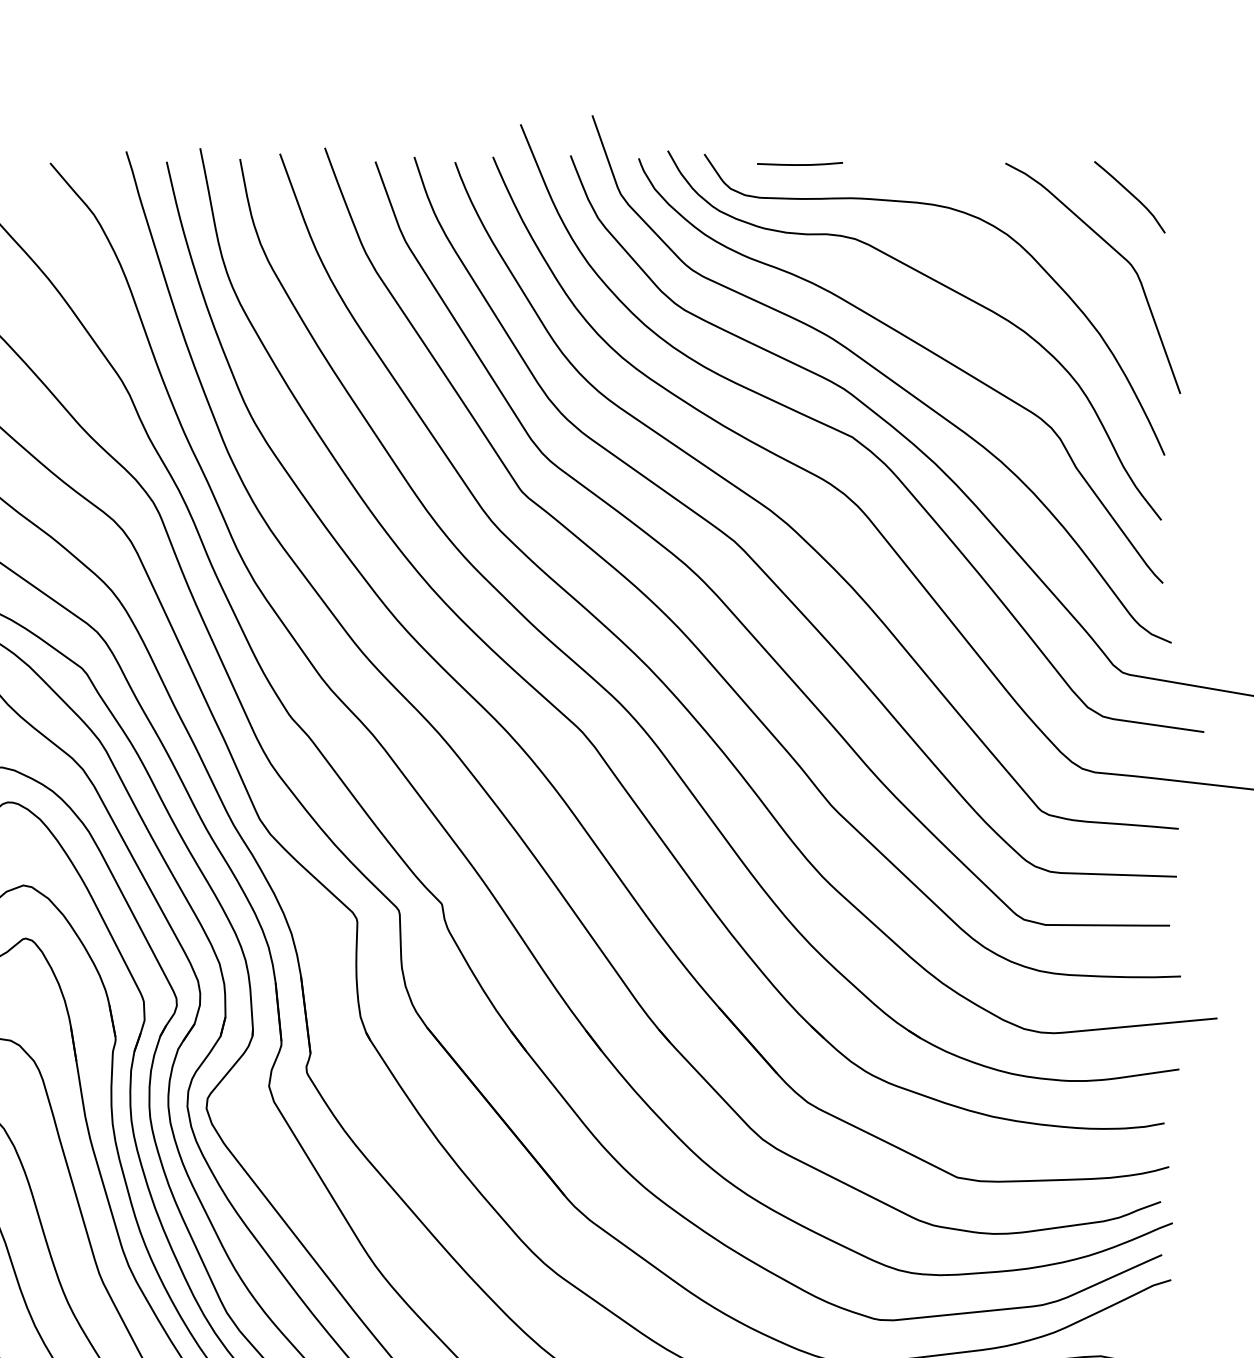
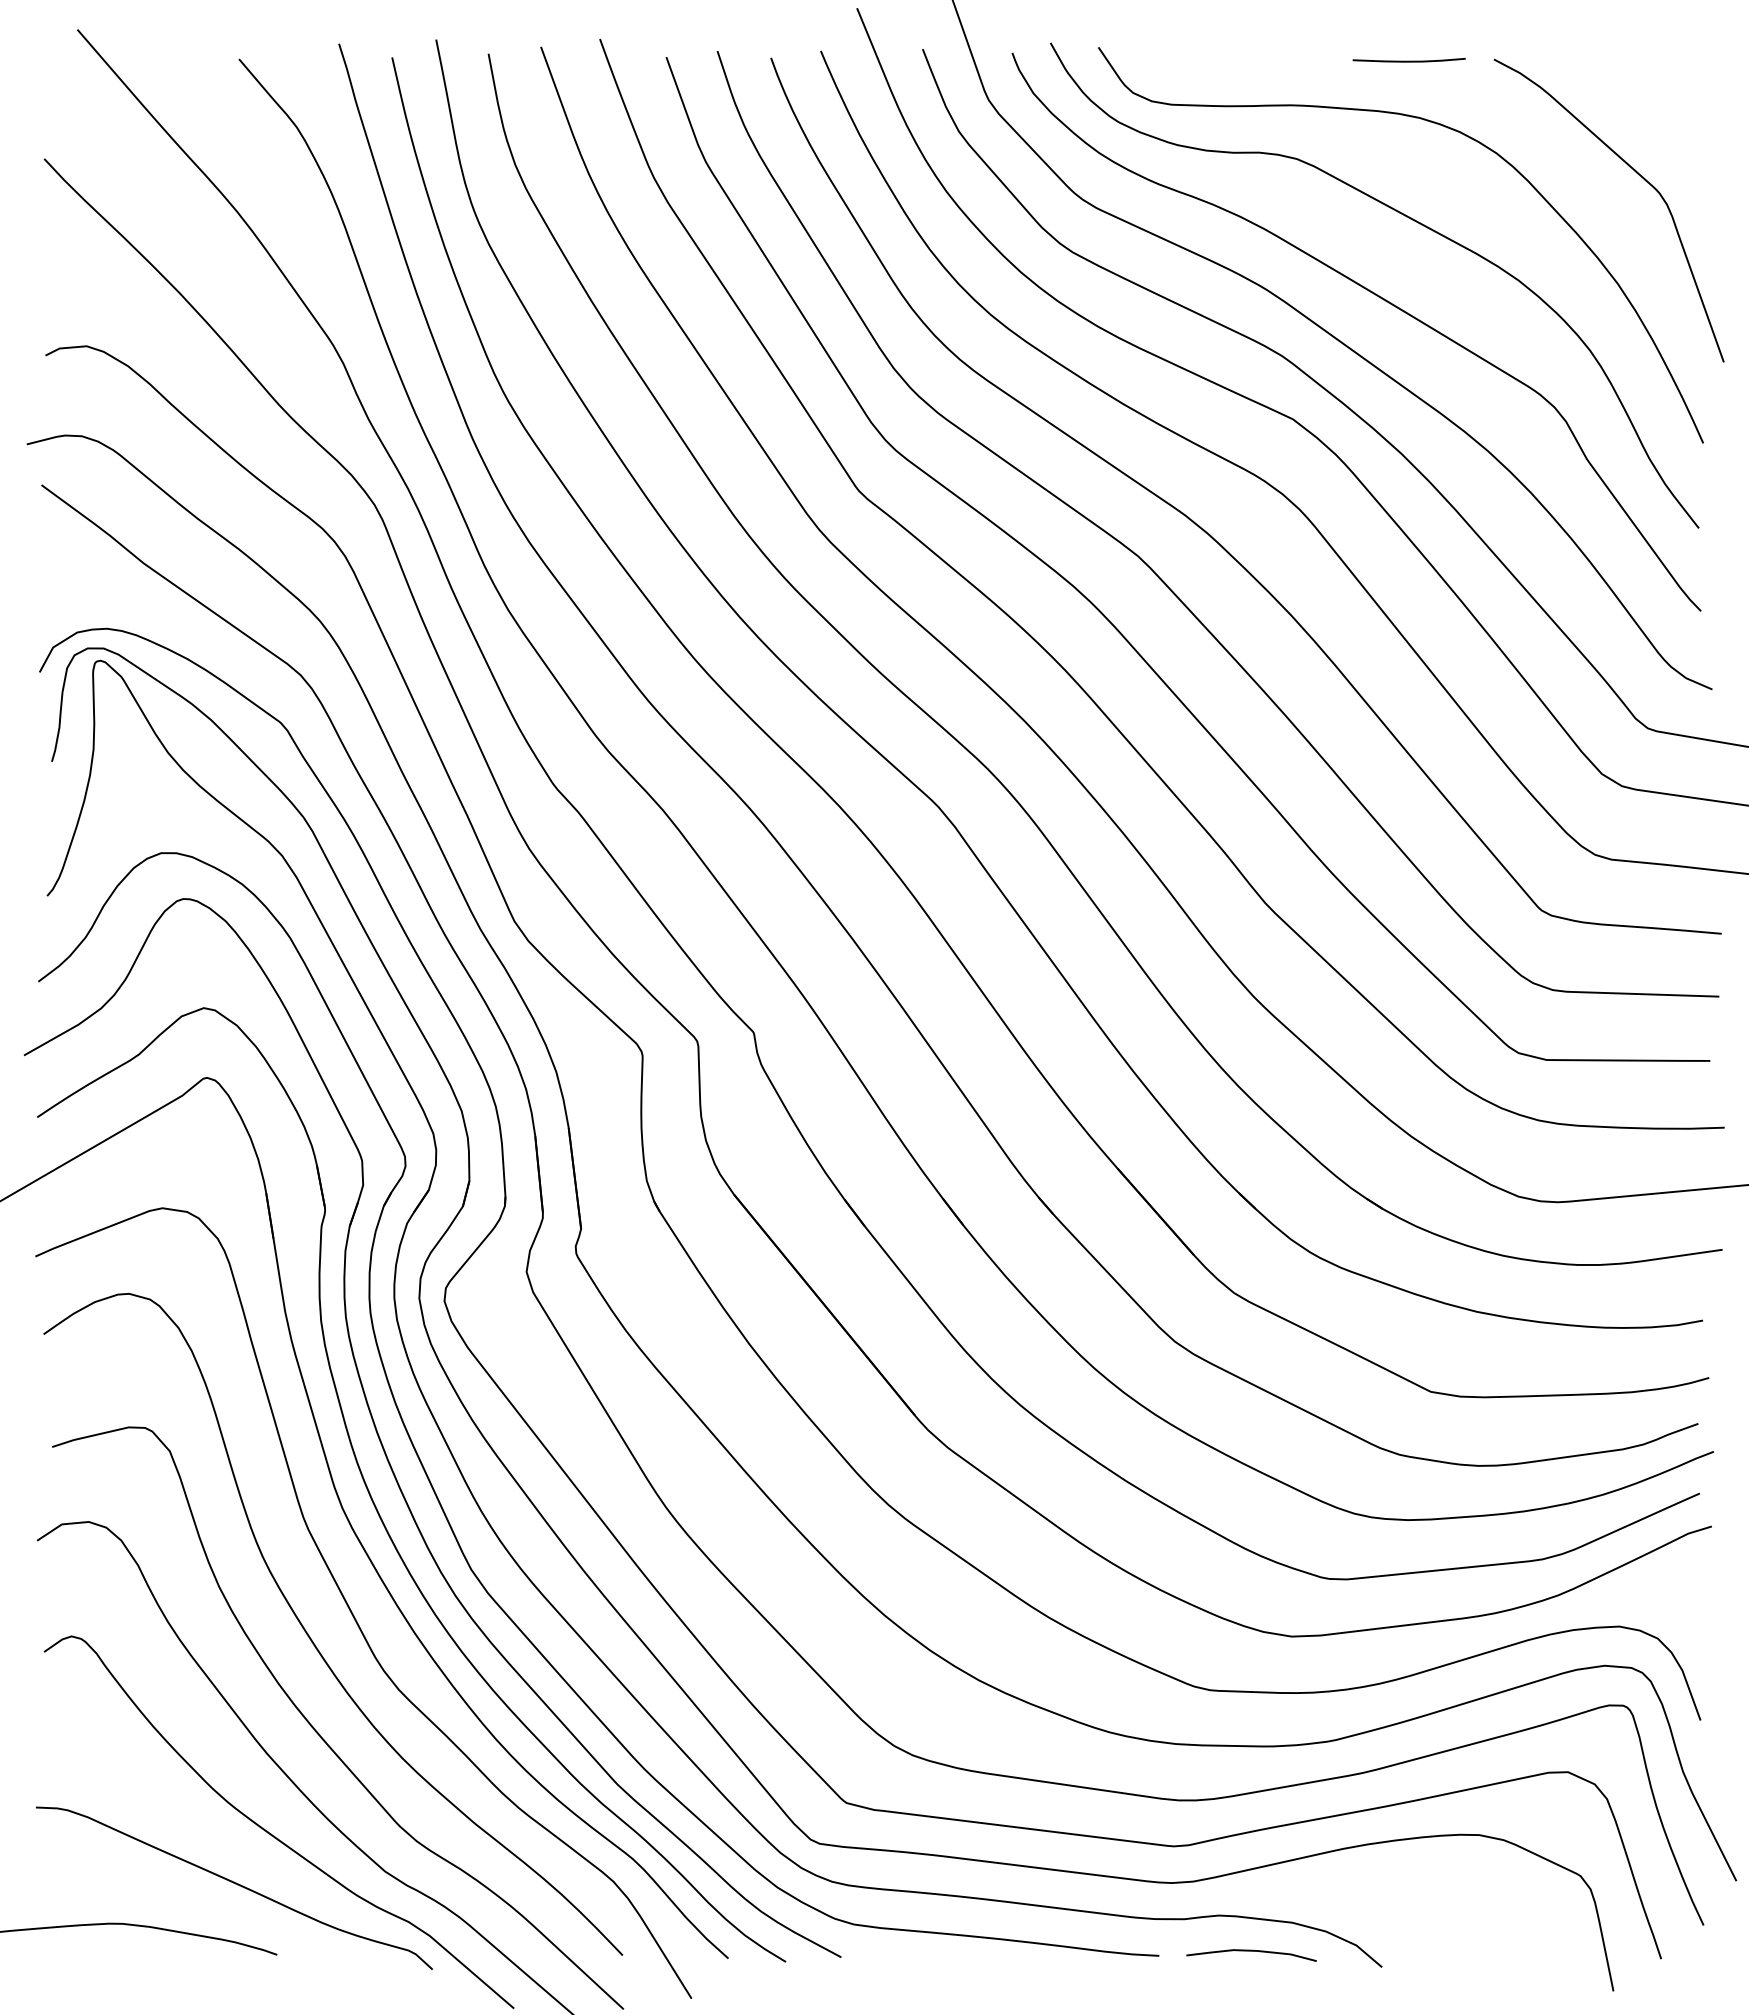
curve: (799, 164) -> (1408, 60), moved
curve: (1131, 195) -> (1659, 101), removed

